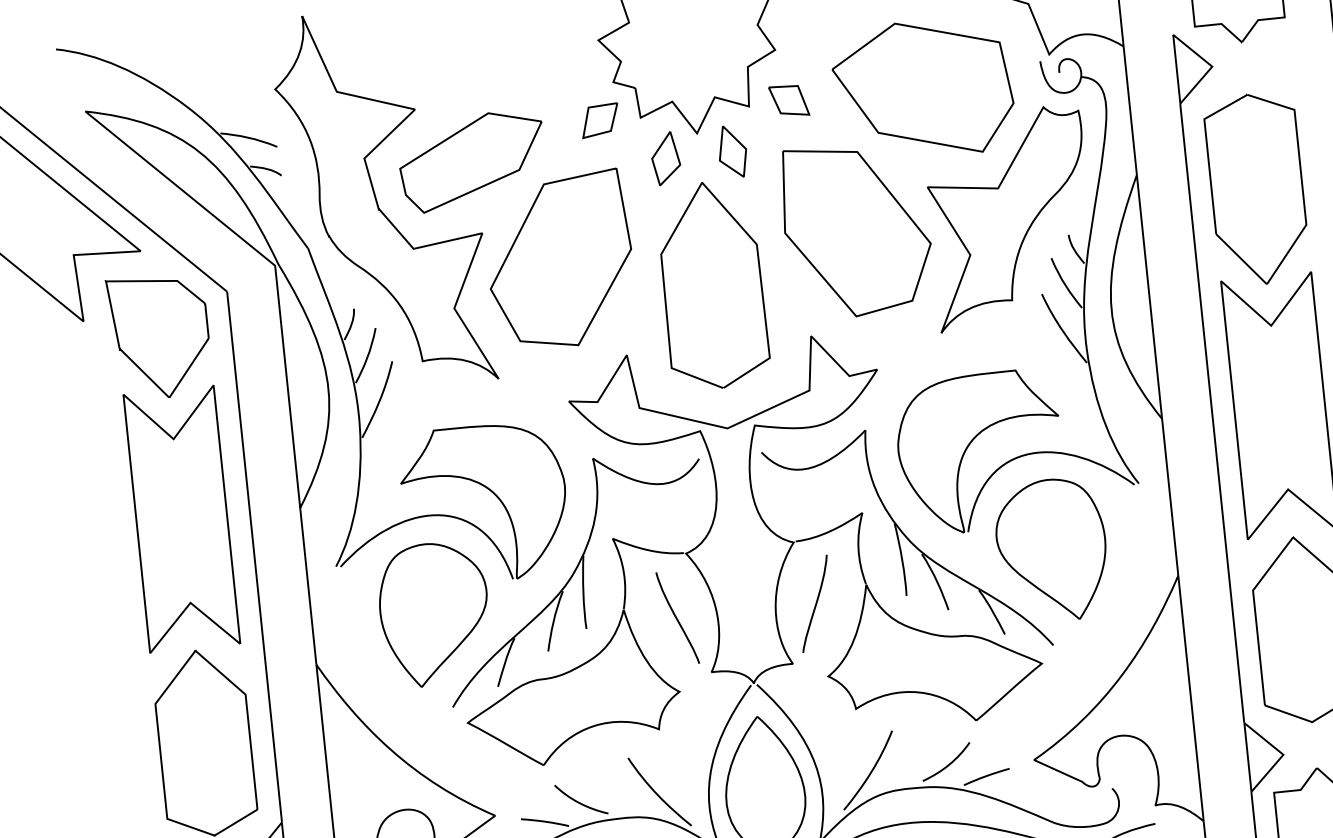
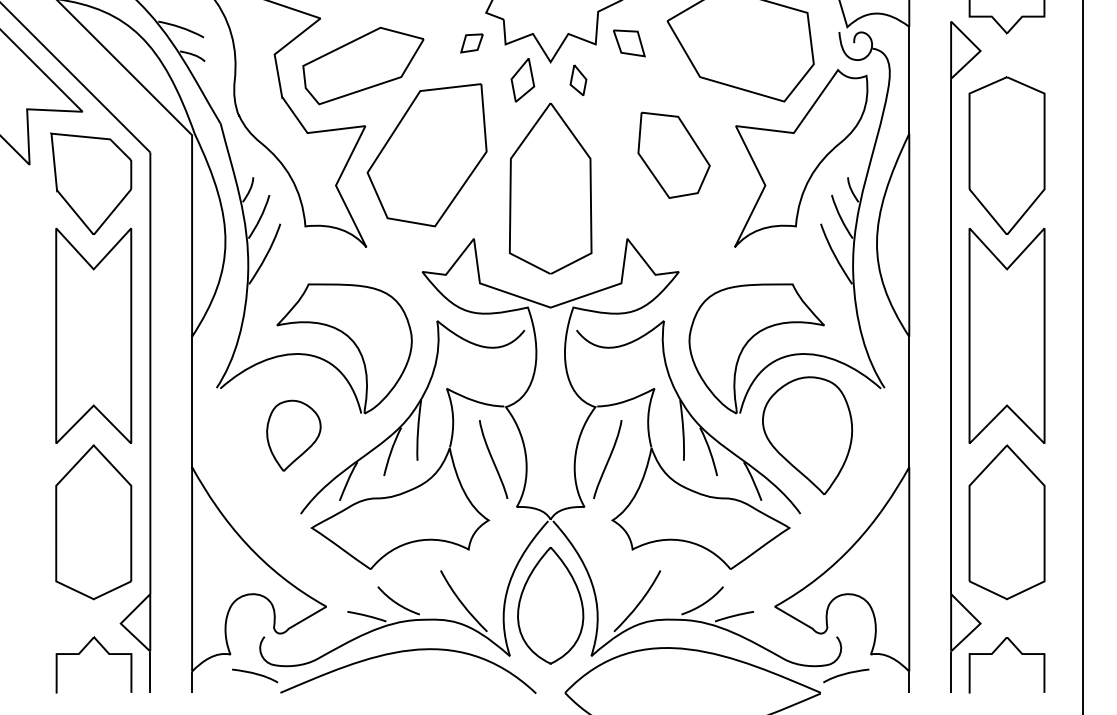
part: (599, 120) -> (471, 43), size x0.7
part: (732, 152) -> (578, 80), size x0.7
part: (856, 230) -> (673, 155), size x0.6
part: (434, 614) -> (293, 435), size x0.6

